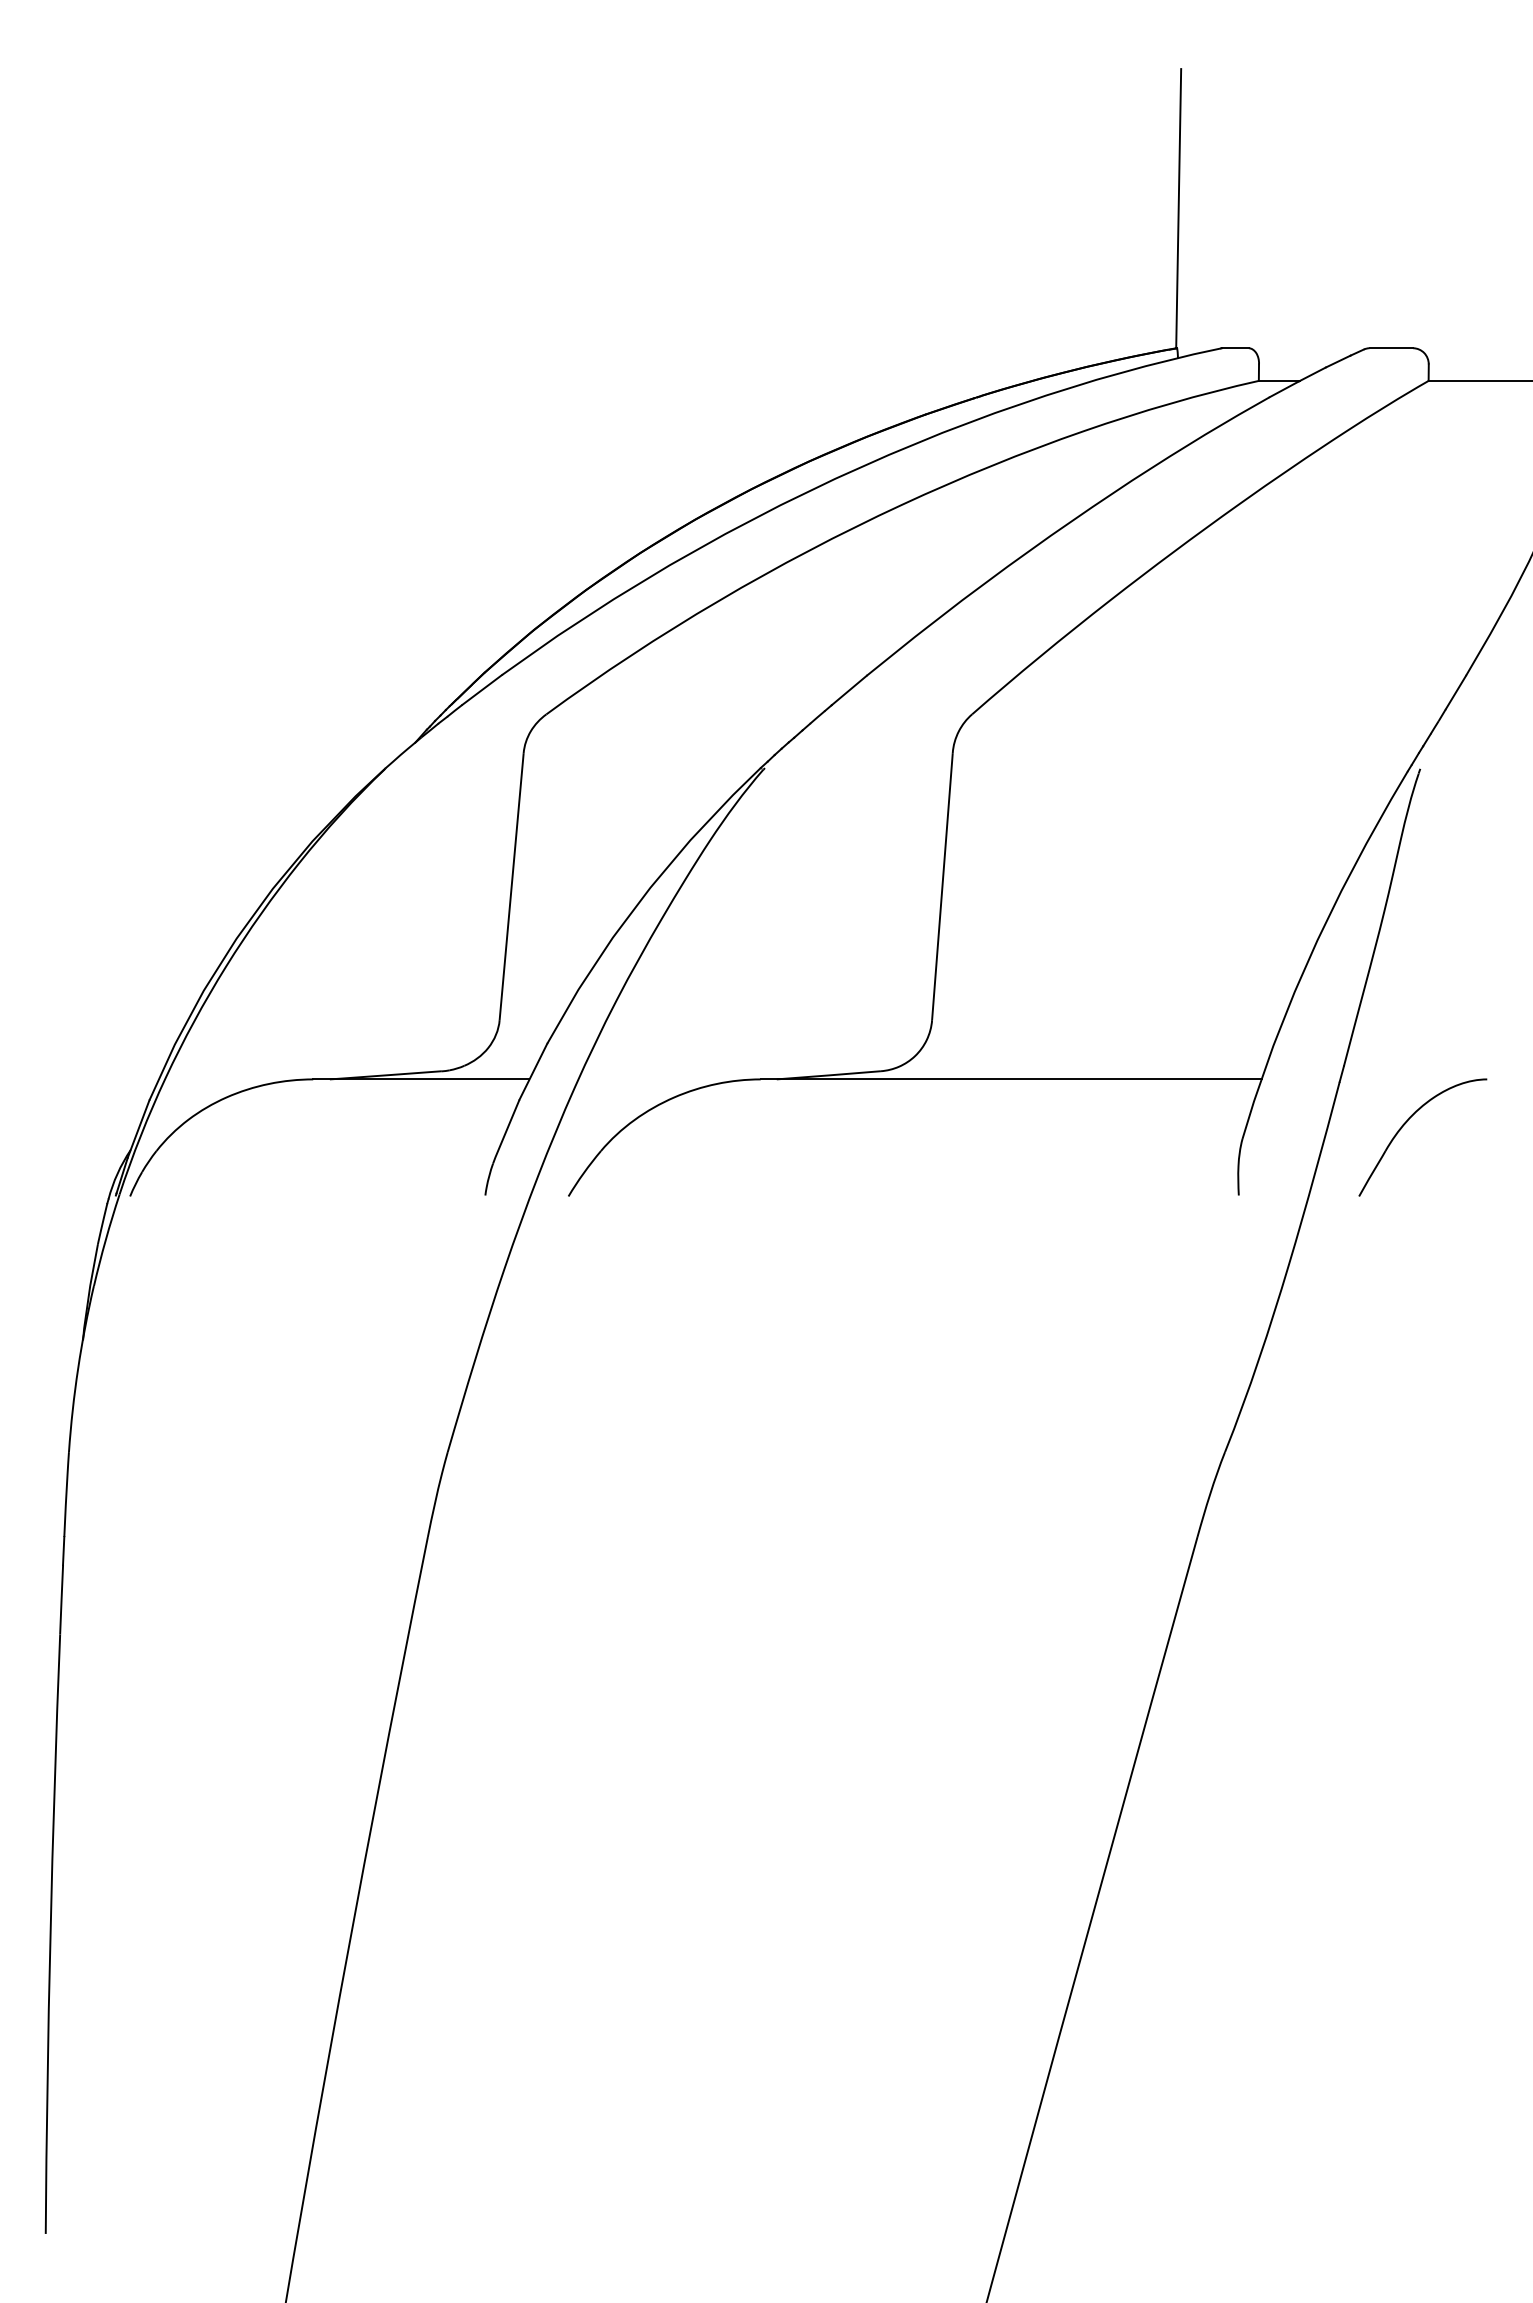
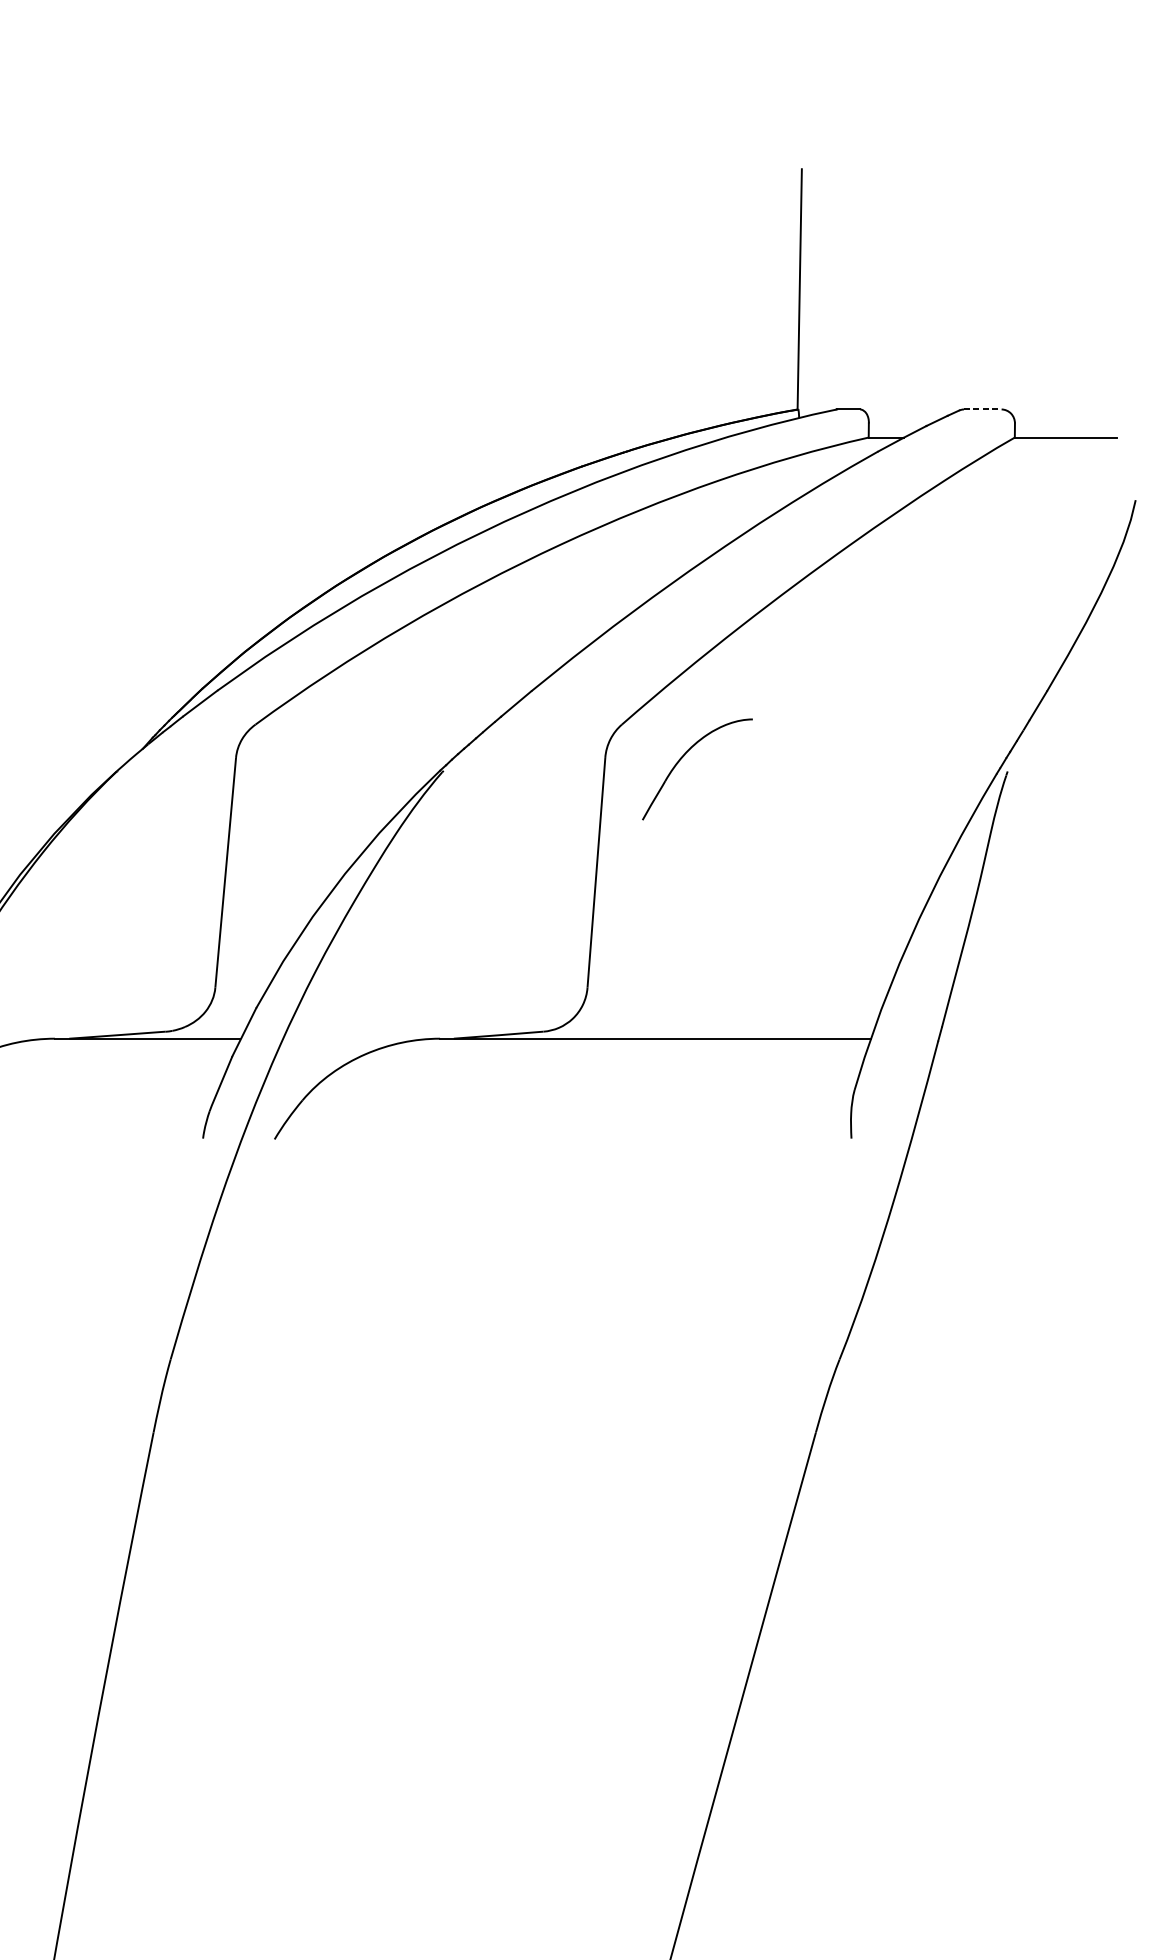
line: (1391, 348) -> (982, 409), solid -> dashed
part: (1407, 1122) -> (684, 756), moved

